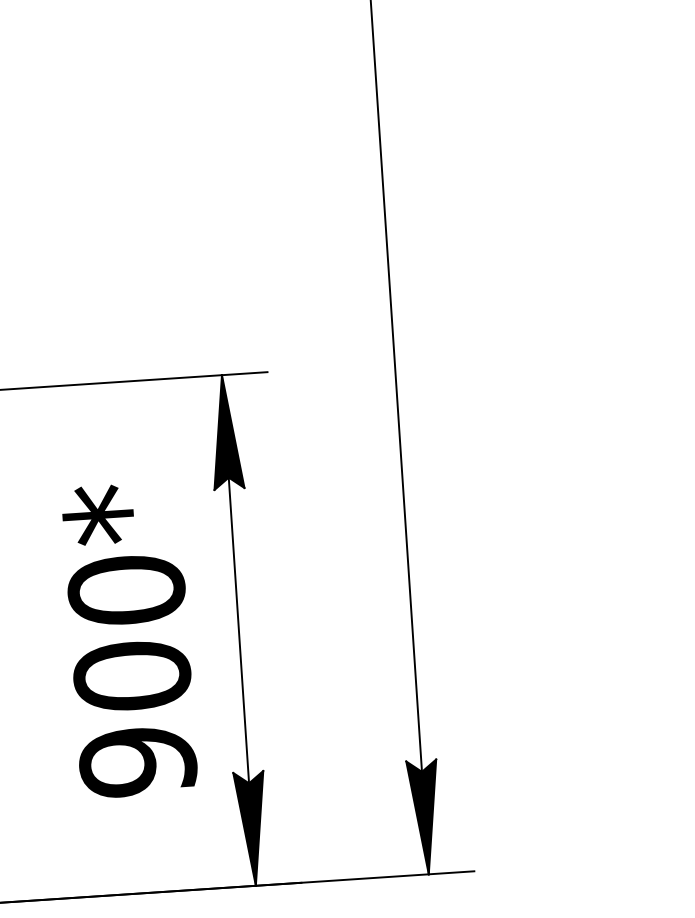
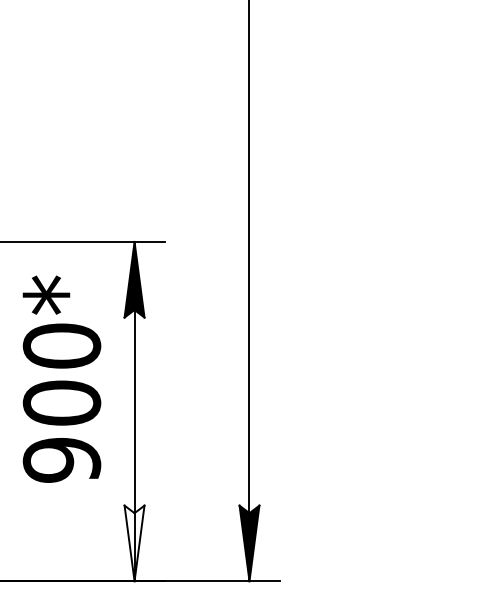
text: (129, 639) -> (61, 378), moved
fill: (251, 828) -> (134, 543), removed

